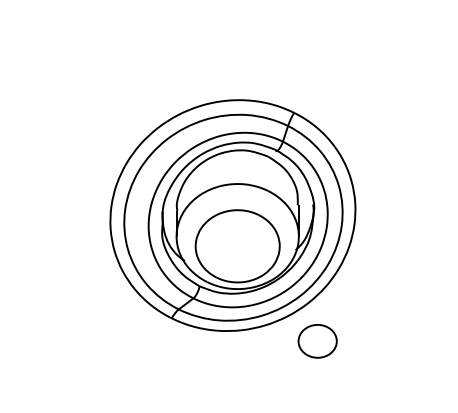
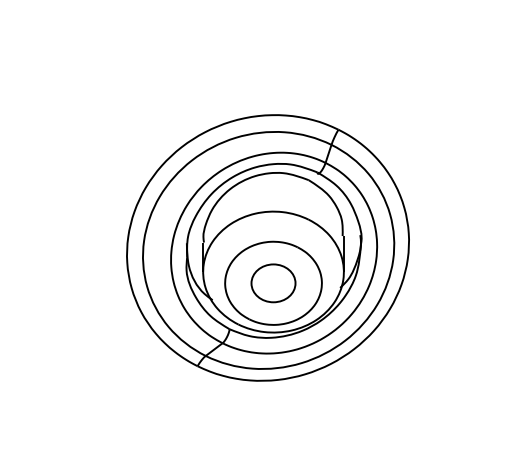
part: (317, 341) -> (273, 283), moved

